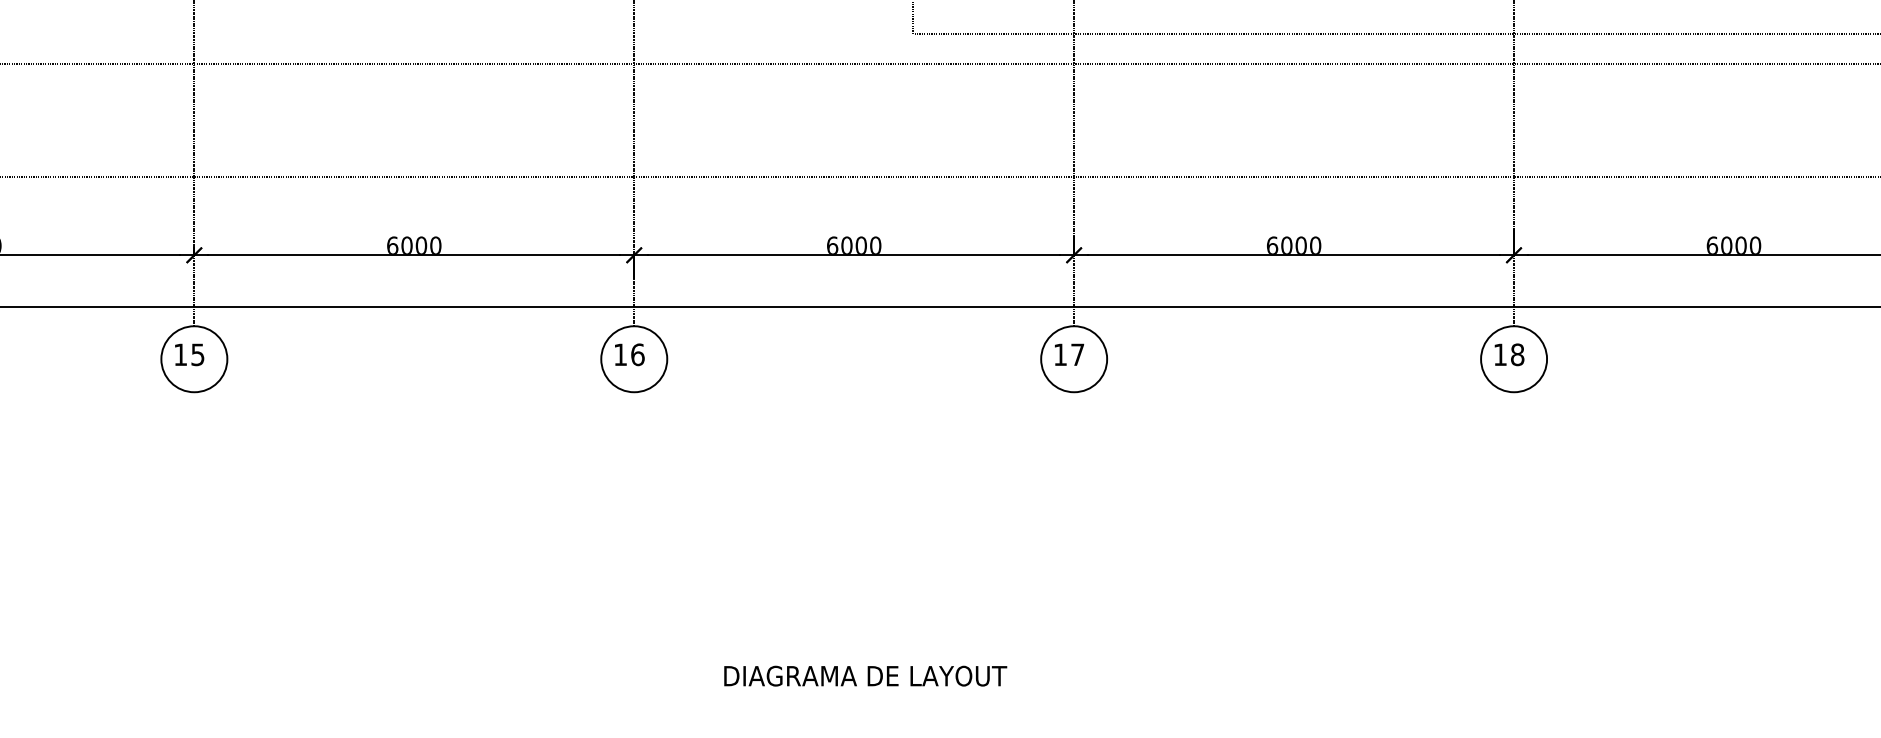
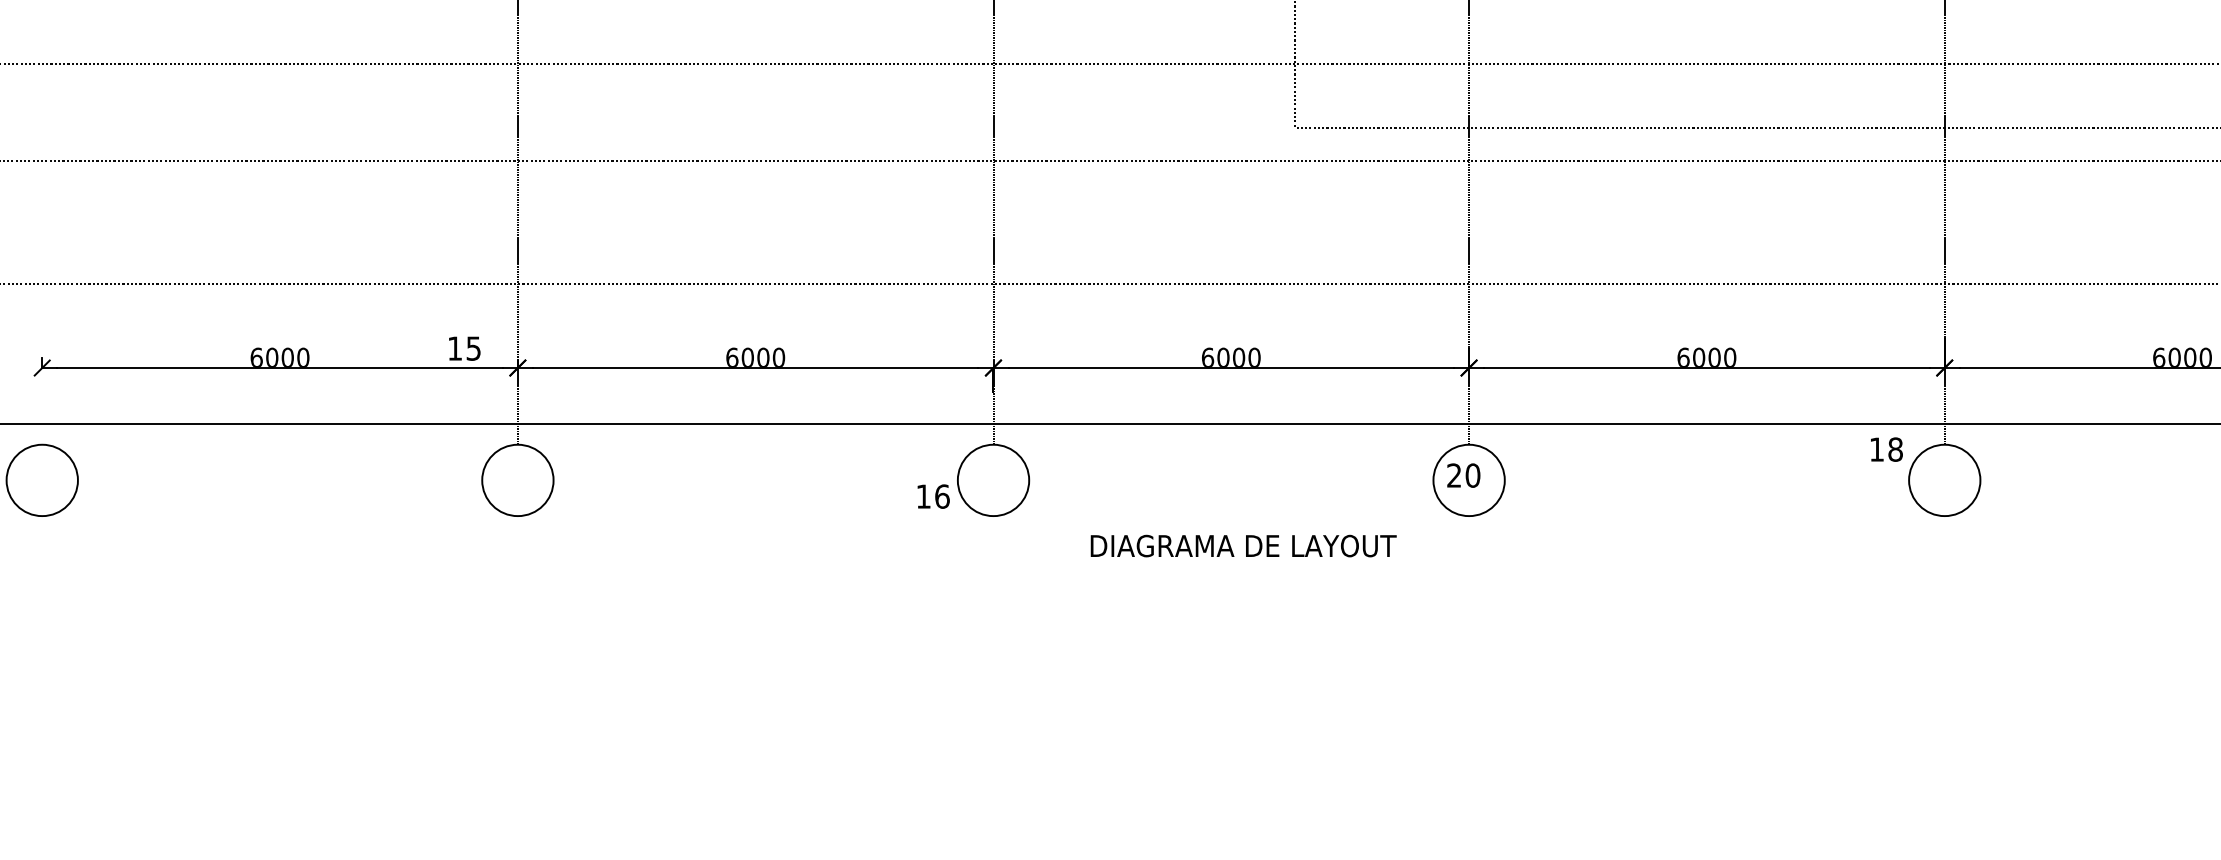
text: (189, 354) -> (464, 348), moved
text: (629, 354) -> (933, 496), moved
text: (1068, 354) -> (1463, 475), 17 -> 20
text: (1509, 354) -> (1886, 449), moved
text: (865, 675) -> (1243, 545), moved

